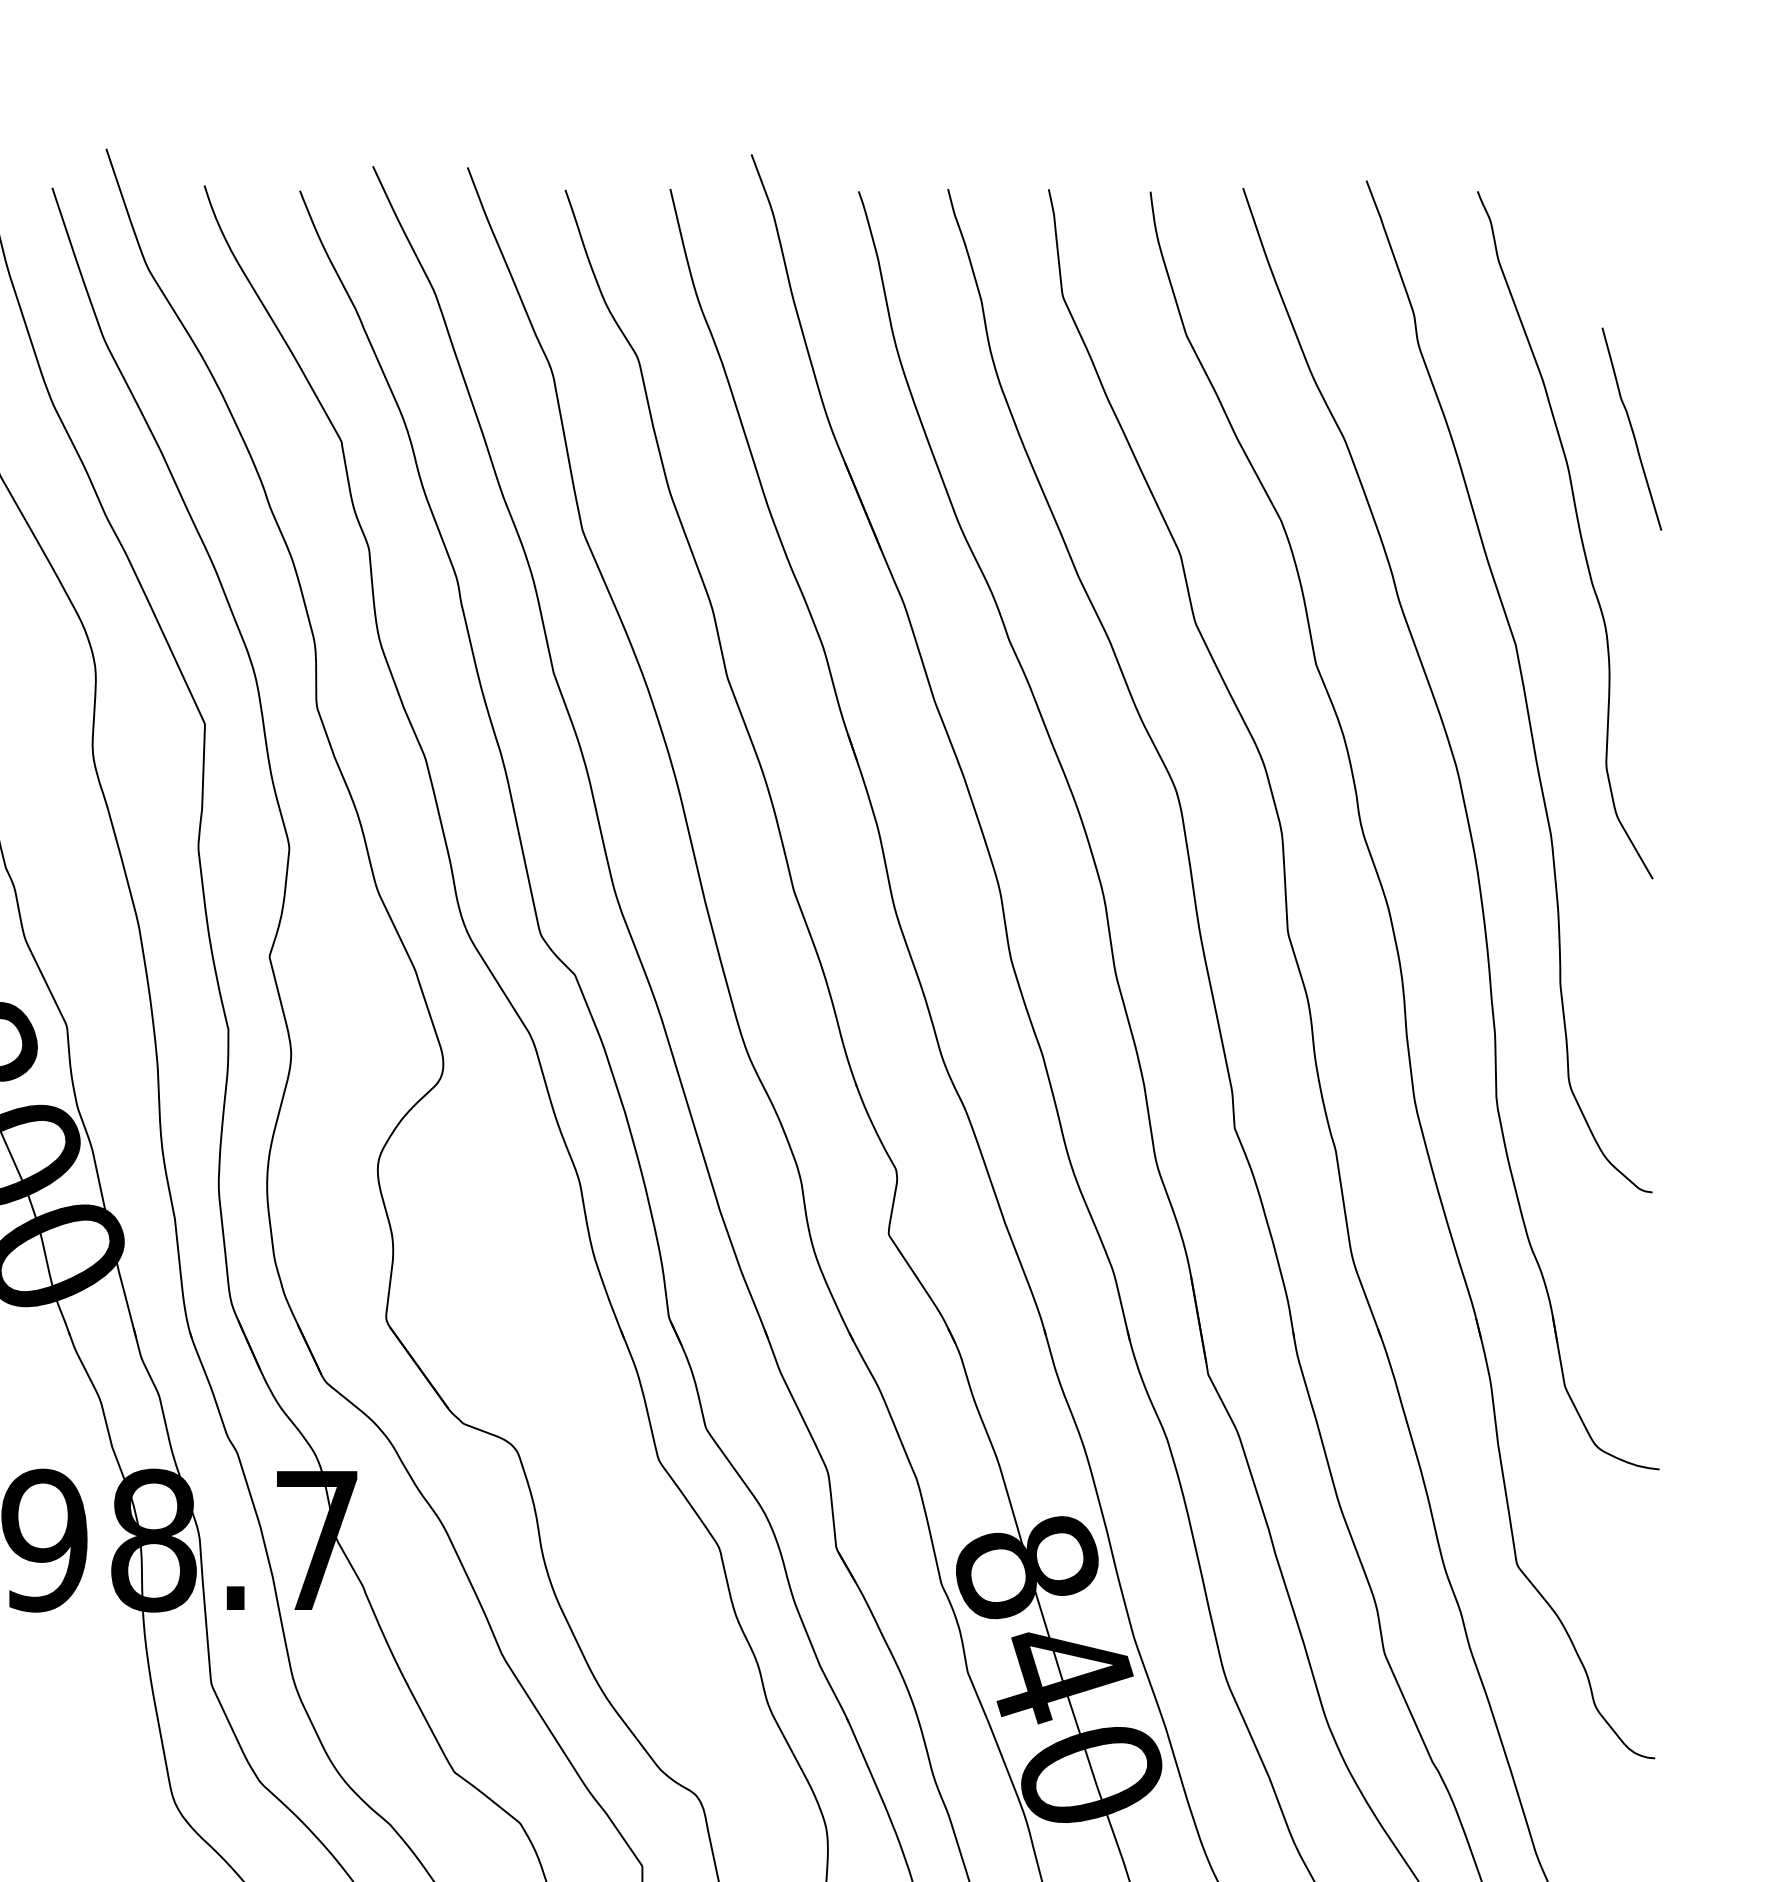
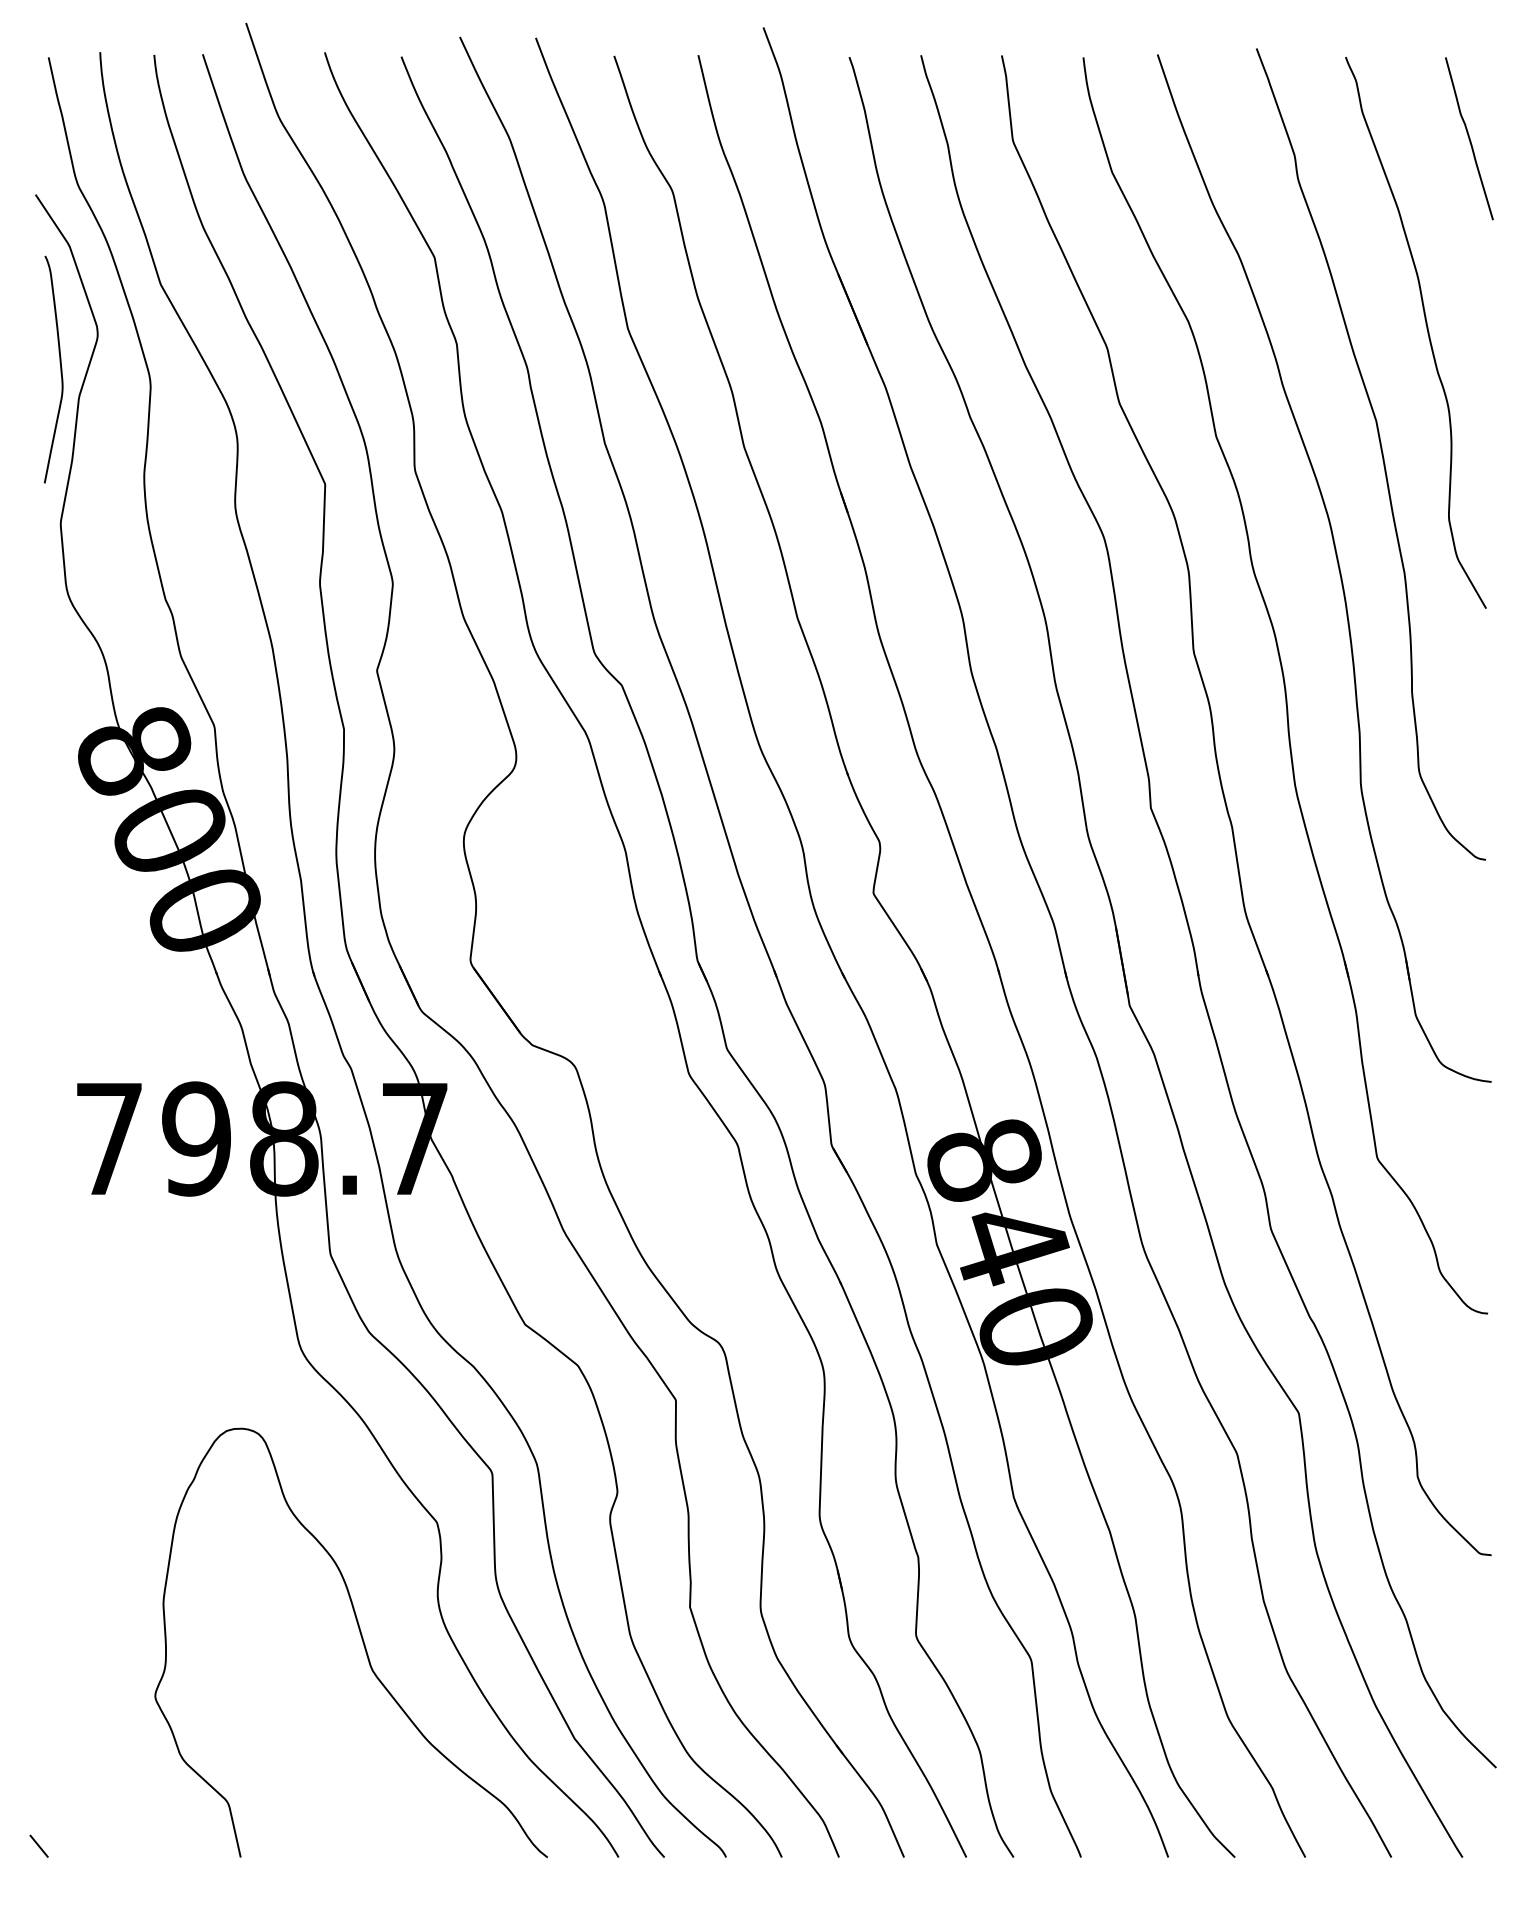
curve: (1632, 428) -> (1469, 138), moved

